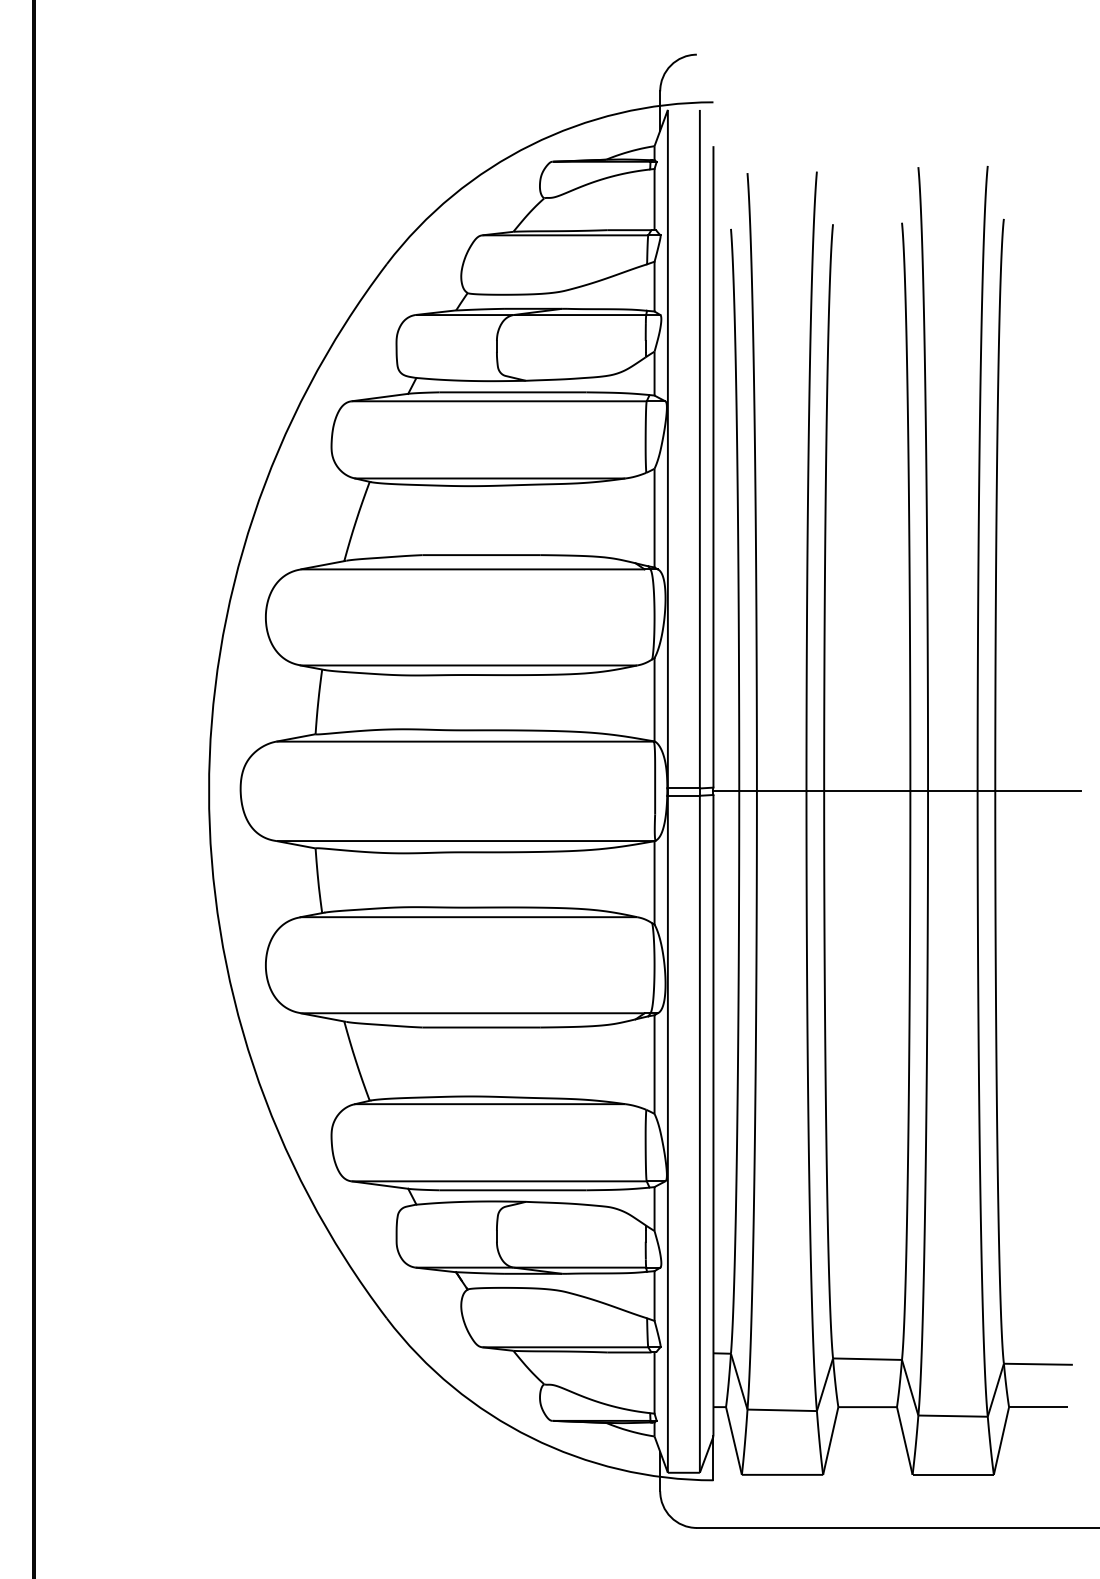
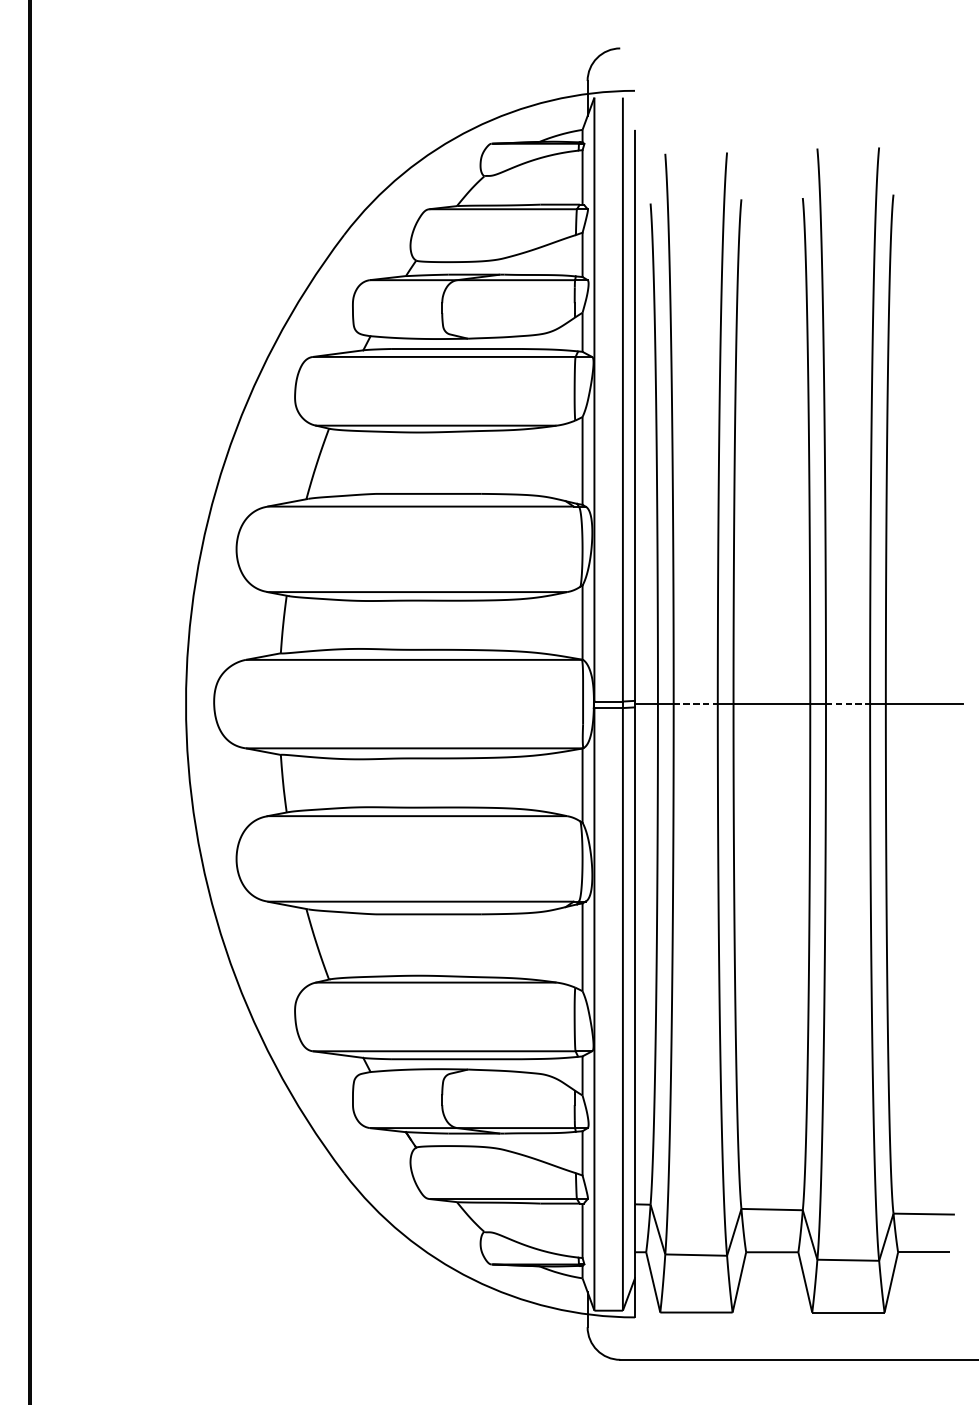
line: (781, 791) -> (695, 704), solid -> dashed
line: (952, 791) -> (847, 704), solid -> dashed

